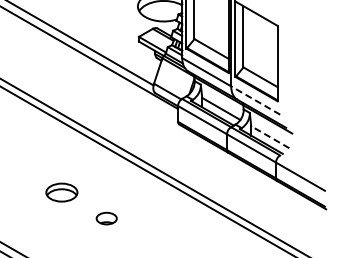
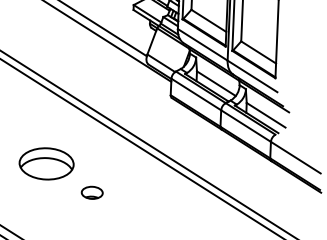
line: (255, 100) -> (252, 76), dashed -> solid
line: (269, 137) -> (265, 115), dashed -> solid
part: (61, 192) -> (46, 163), size x1.67

